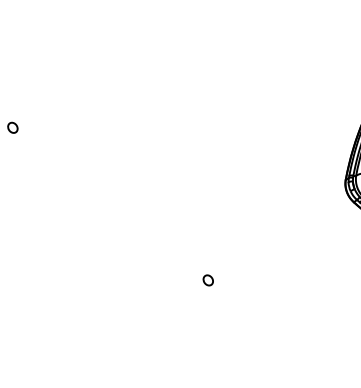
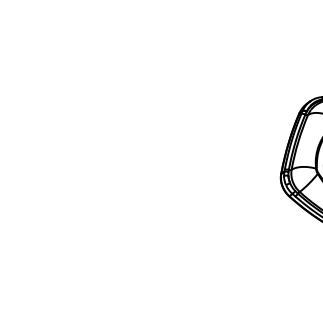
part: (207, 280) -> (142, 274), removed

